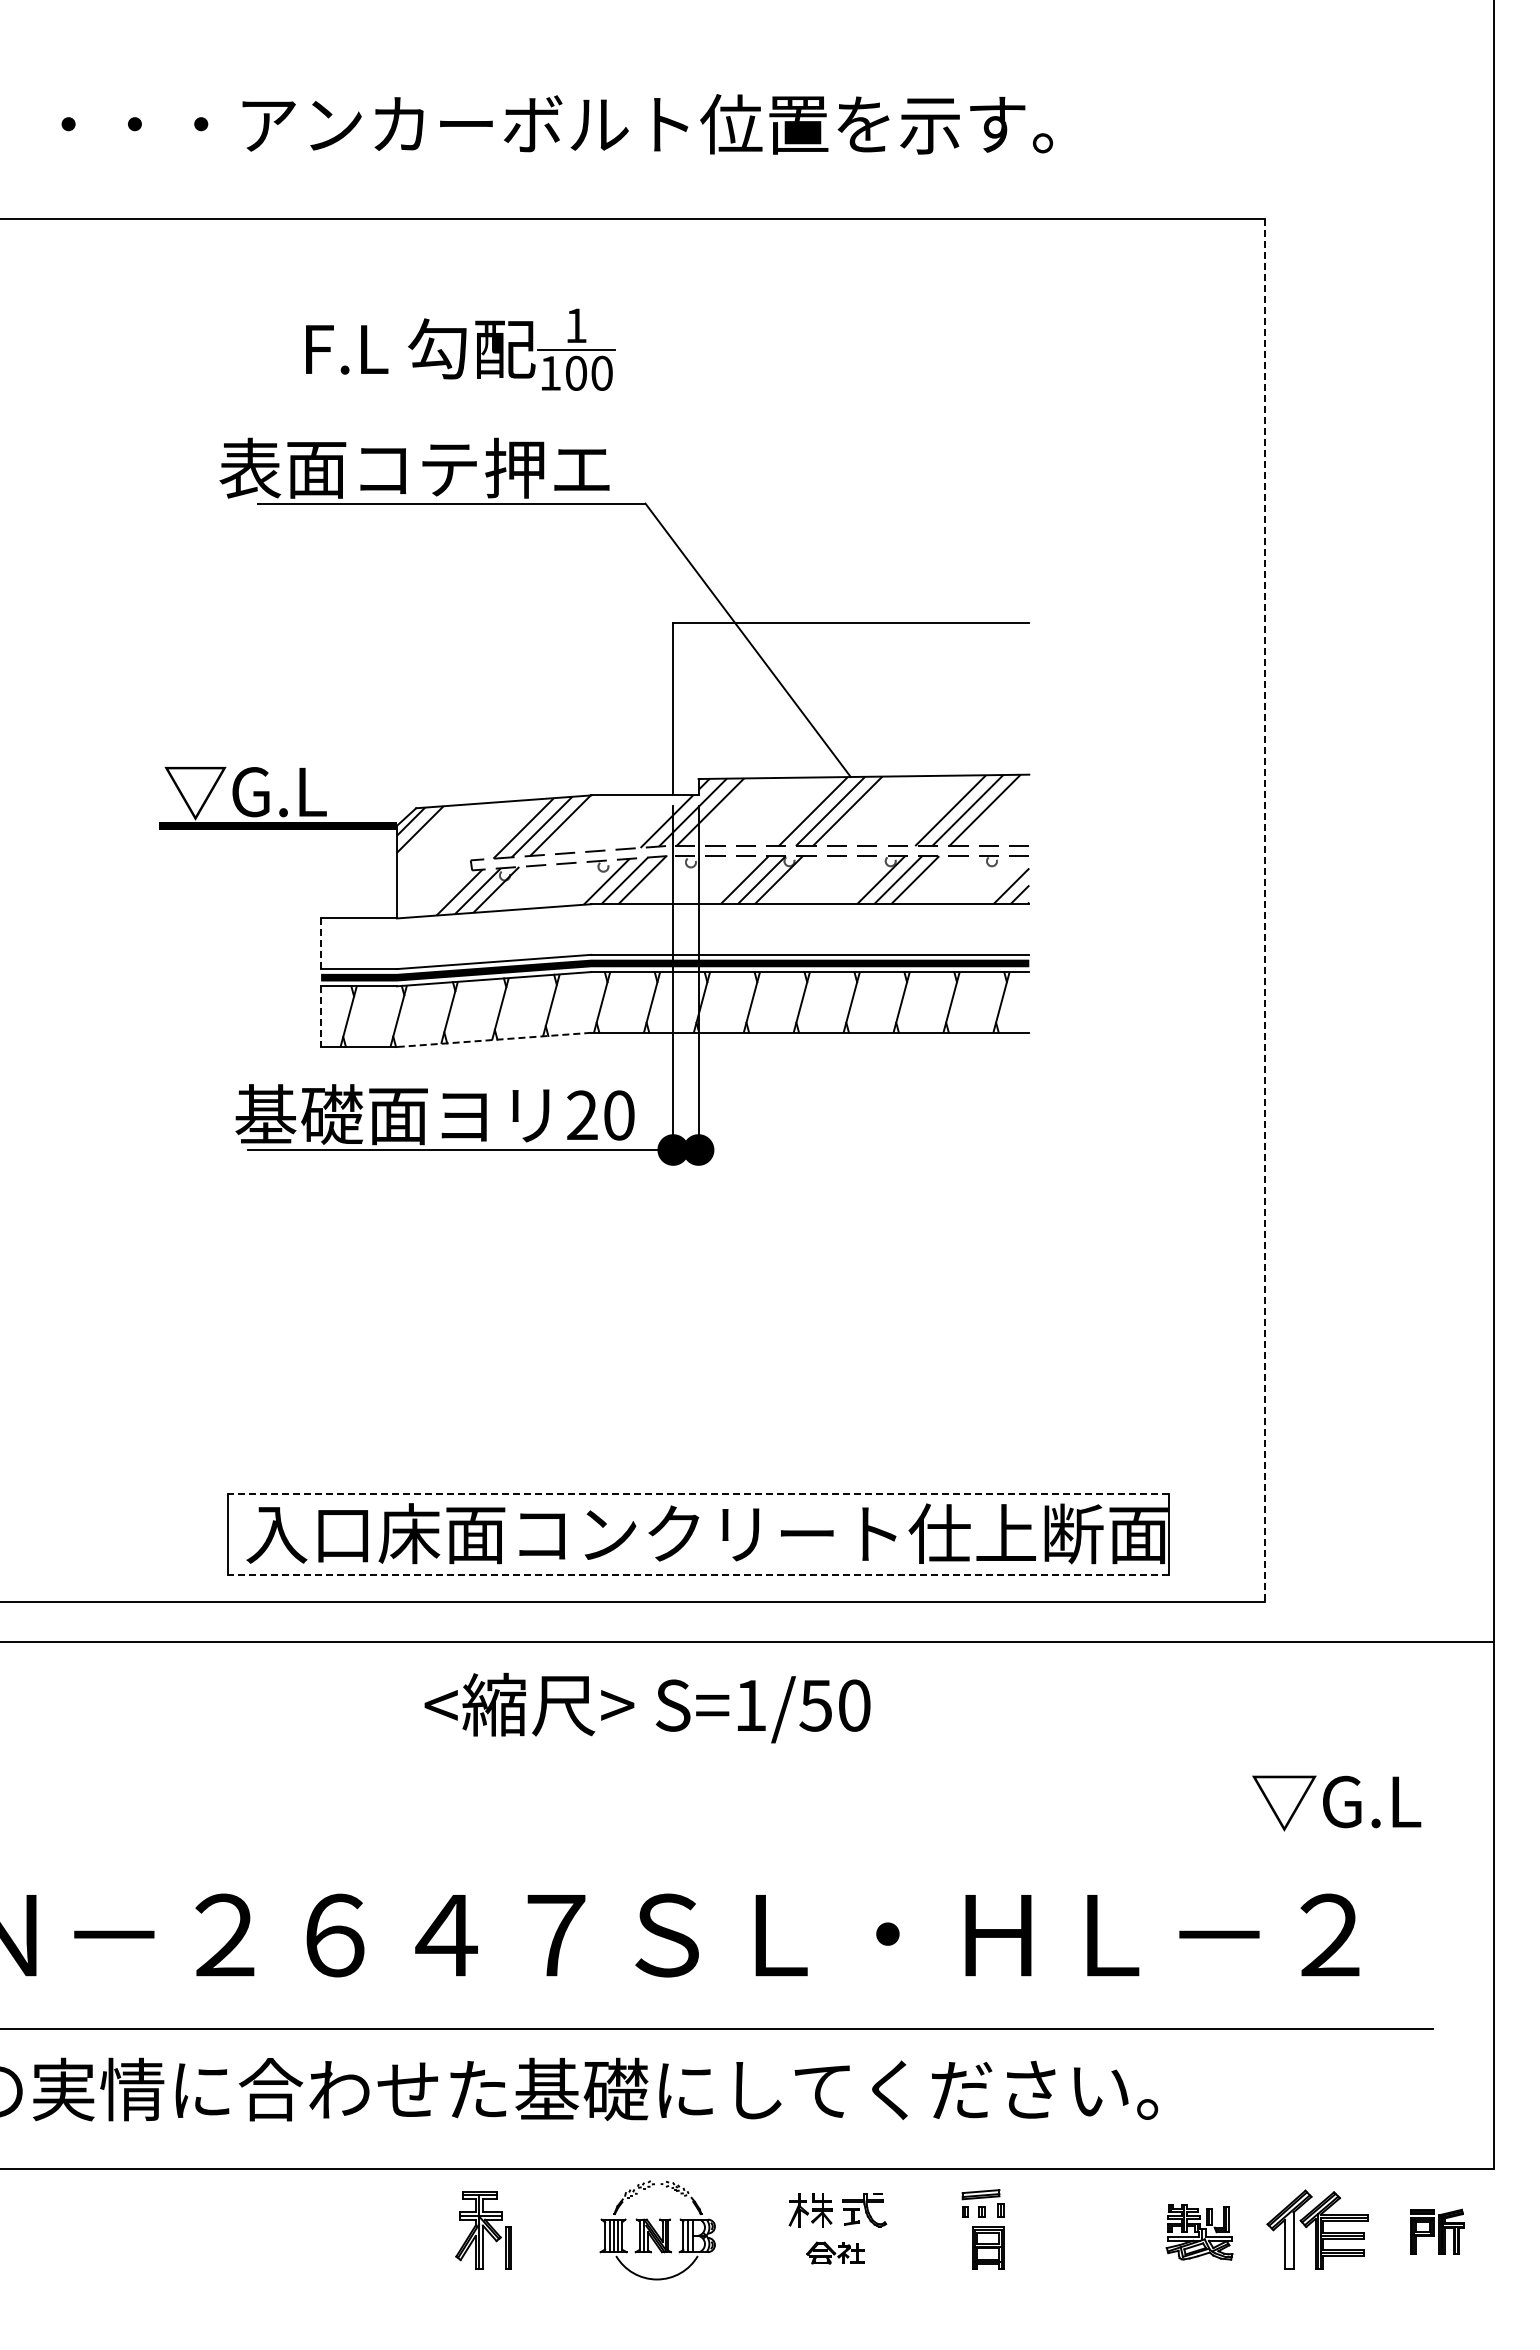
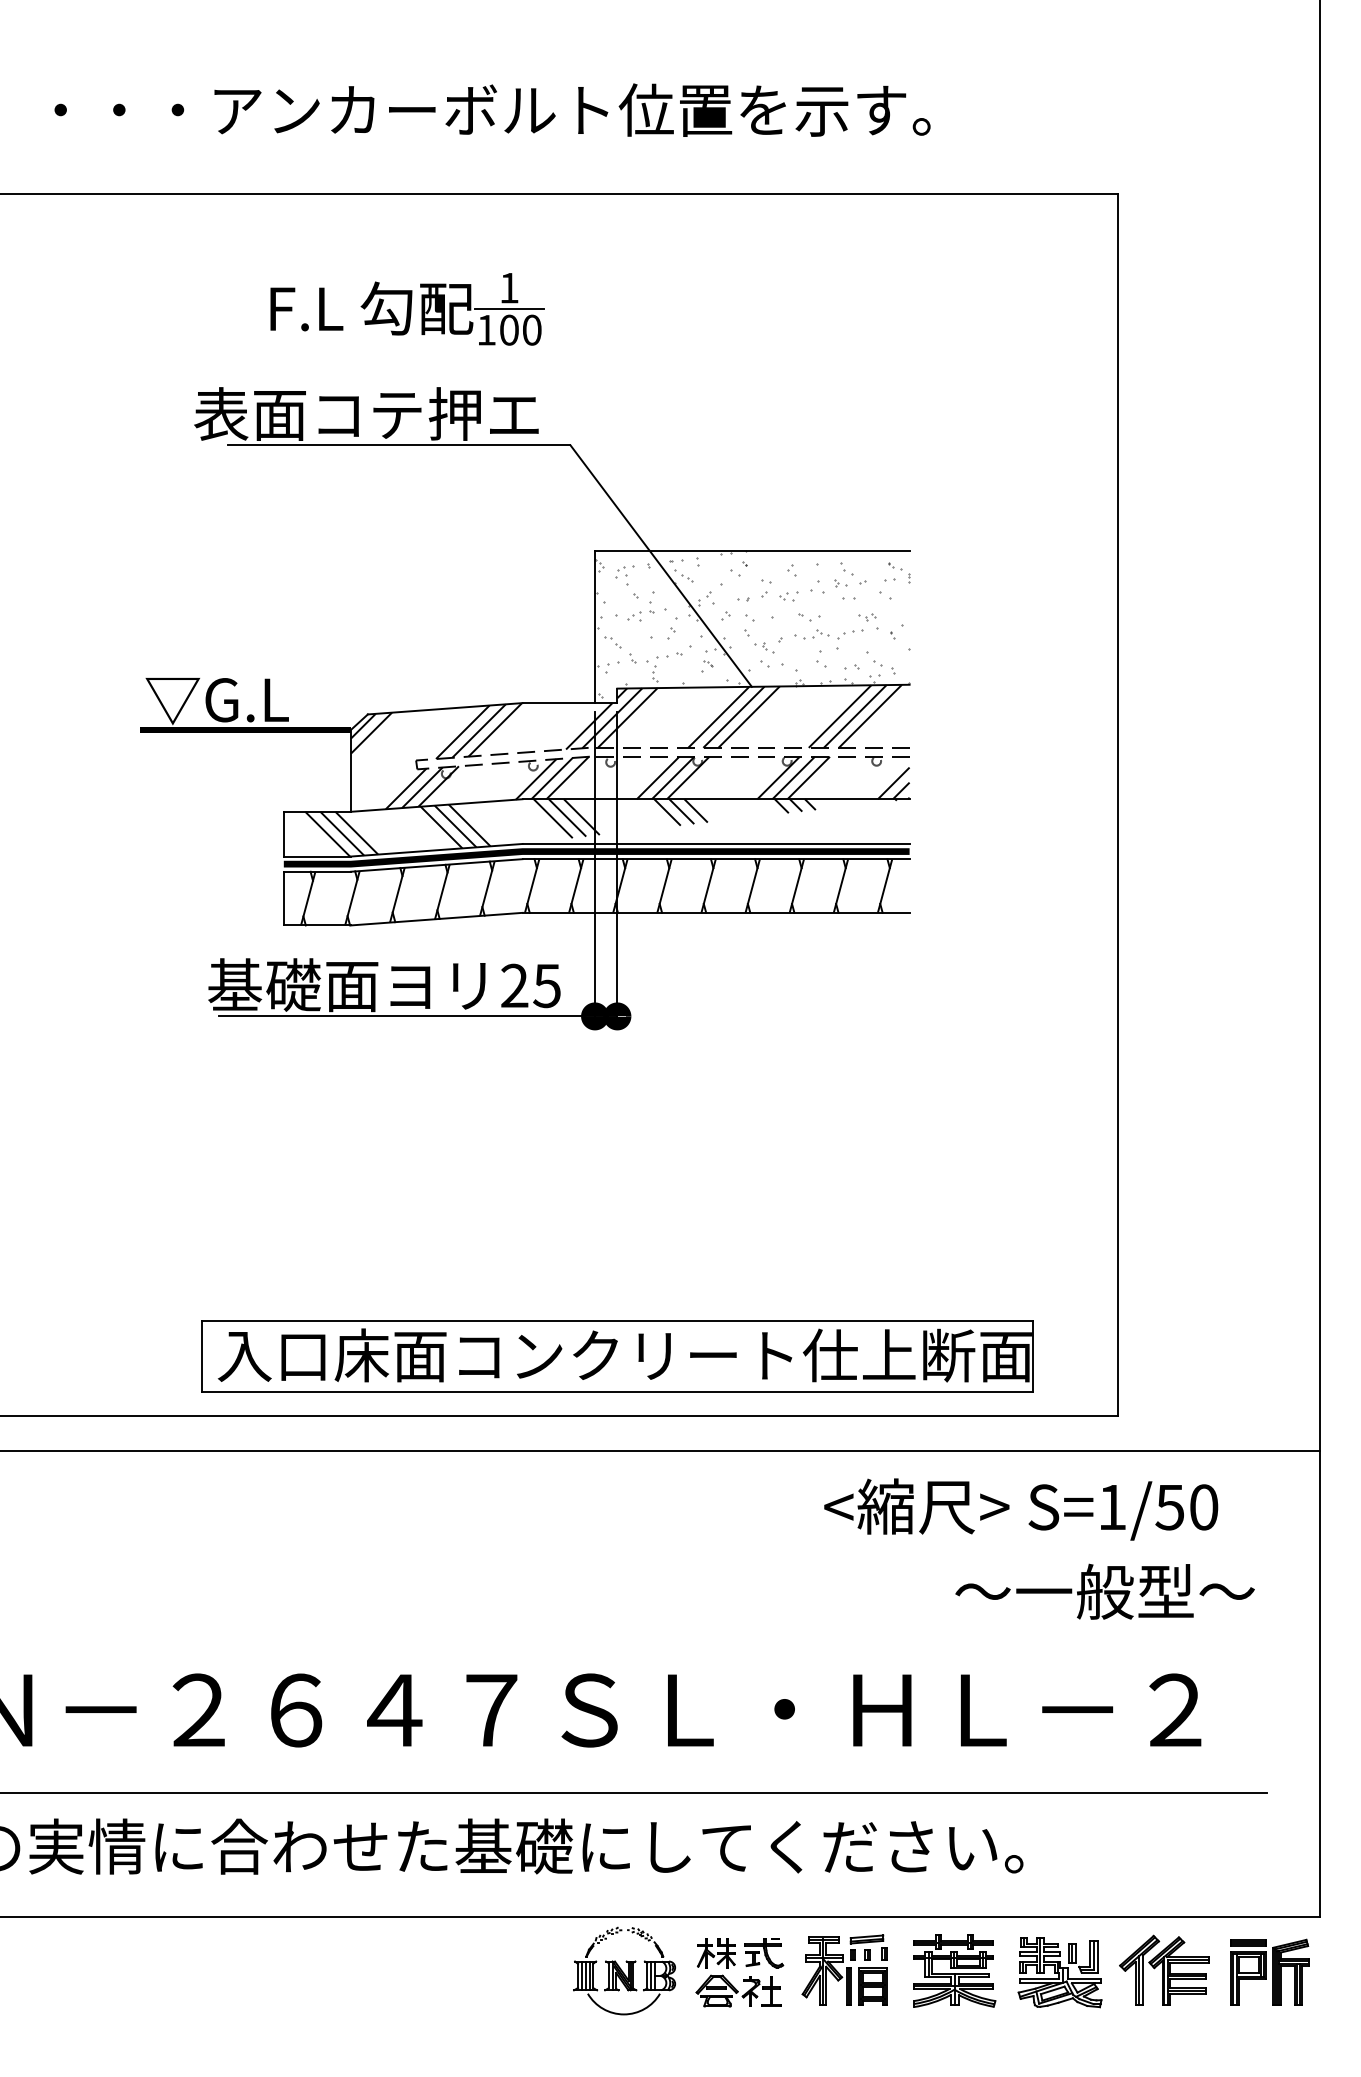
hatch: (851, 705) -> (752, 623), added
line: (1264, 910) -> (1117, 804), dashed -> solid
hatch: (679, 936) -> (600, 827), added
line: (321, 944) -> (284, 834), dashed -> solid
line: (321, 1017) -> (284, 899), dashed -> solid
line: (493, 1039) -> (436, 918), dashed -> solid
text: (618, 1115) -> (546, 985), 20 -> 25
line: (698, 1494) -> (617, 1320), dashed -> solid
line: (698, 1575) -> (617, 1392), dashed -> solid
text: (647, 1707) -> (1021, 1509), moved
text: (1251, 1800) -> (1105, 1591), ▽G.L -> ～一般型～
part: (483, 2230) -> (826, 1971), moved
part: (657, 2230) -> (624, 1971), moved
part: (1080, 2230) -> (954, 1971), added
part: (1436, 2231) -> (1269, 1972), size x1.67
part: (1199, 2232) -> (1060, 1972), size x1.43
line: (1289, 2241) -> (1139, 1980), added
part: (835, 2252) -> (738, 1990), size x1.67

